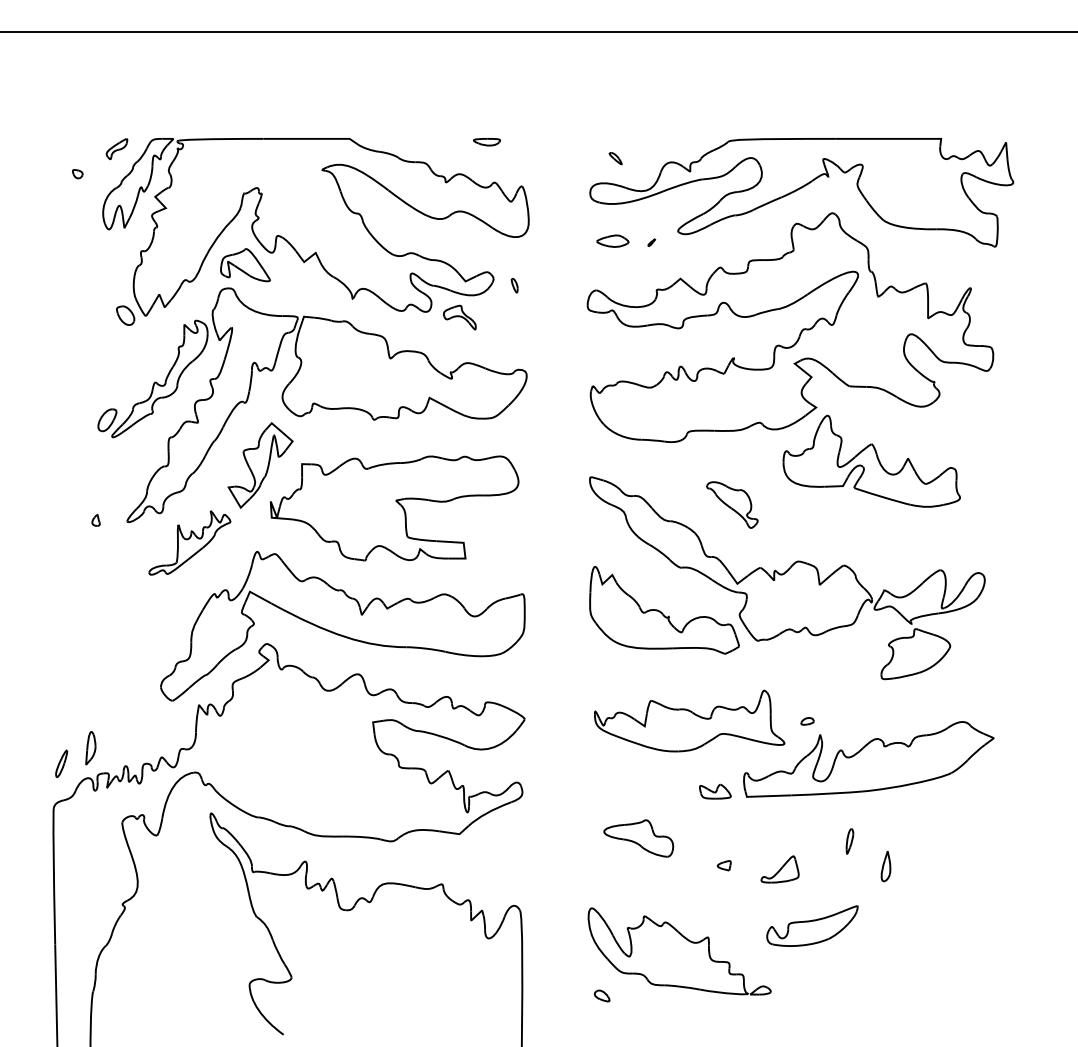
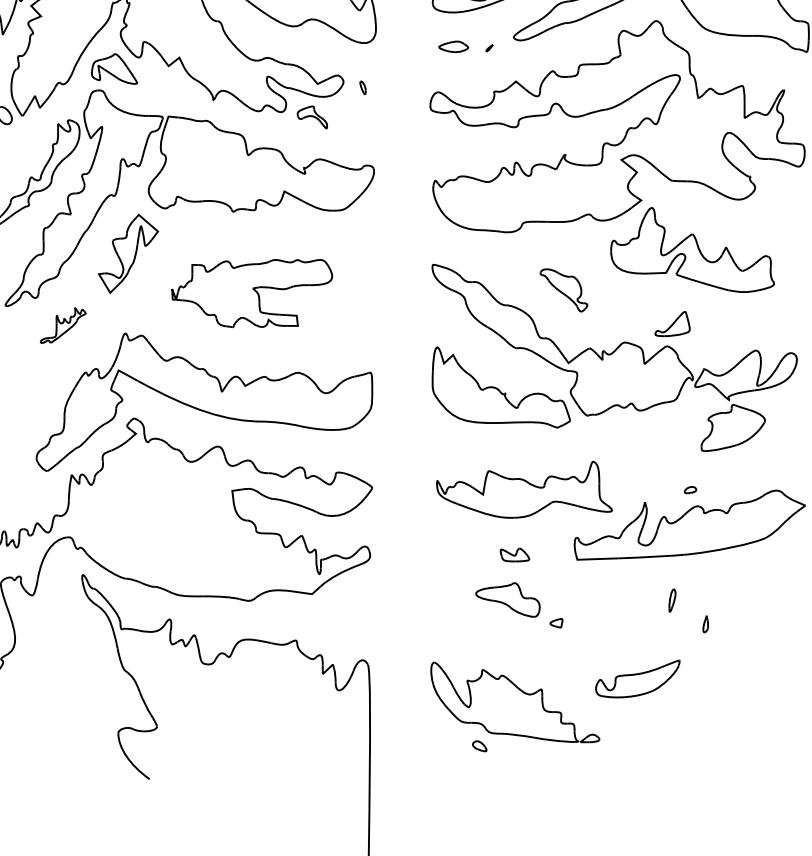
part: (394, 508) -> (252, 293), size x0.7
part: (189, 542) -> (62, 324), size x0.6
part: (807, 721) -> (690, 490), moved
part: (715, 791) -> (515, 554), moved
part: (638, 838) -> (507, 600), moved
part: (885, 866) -> (705, 624), size x0.6
part: (779, 869) -> (672, 324), moved
part: (601, 995) -> (479, 745), moved

